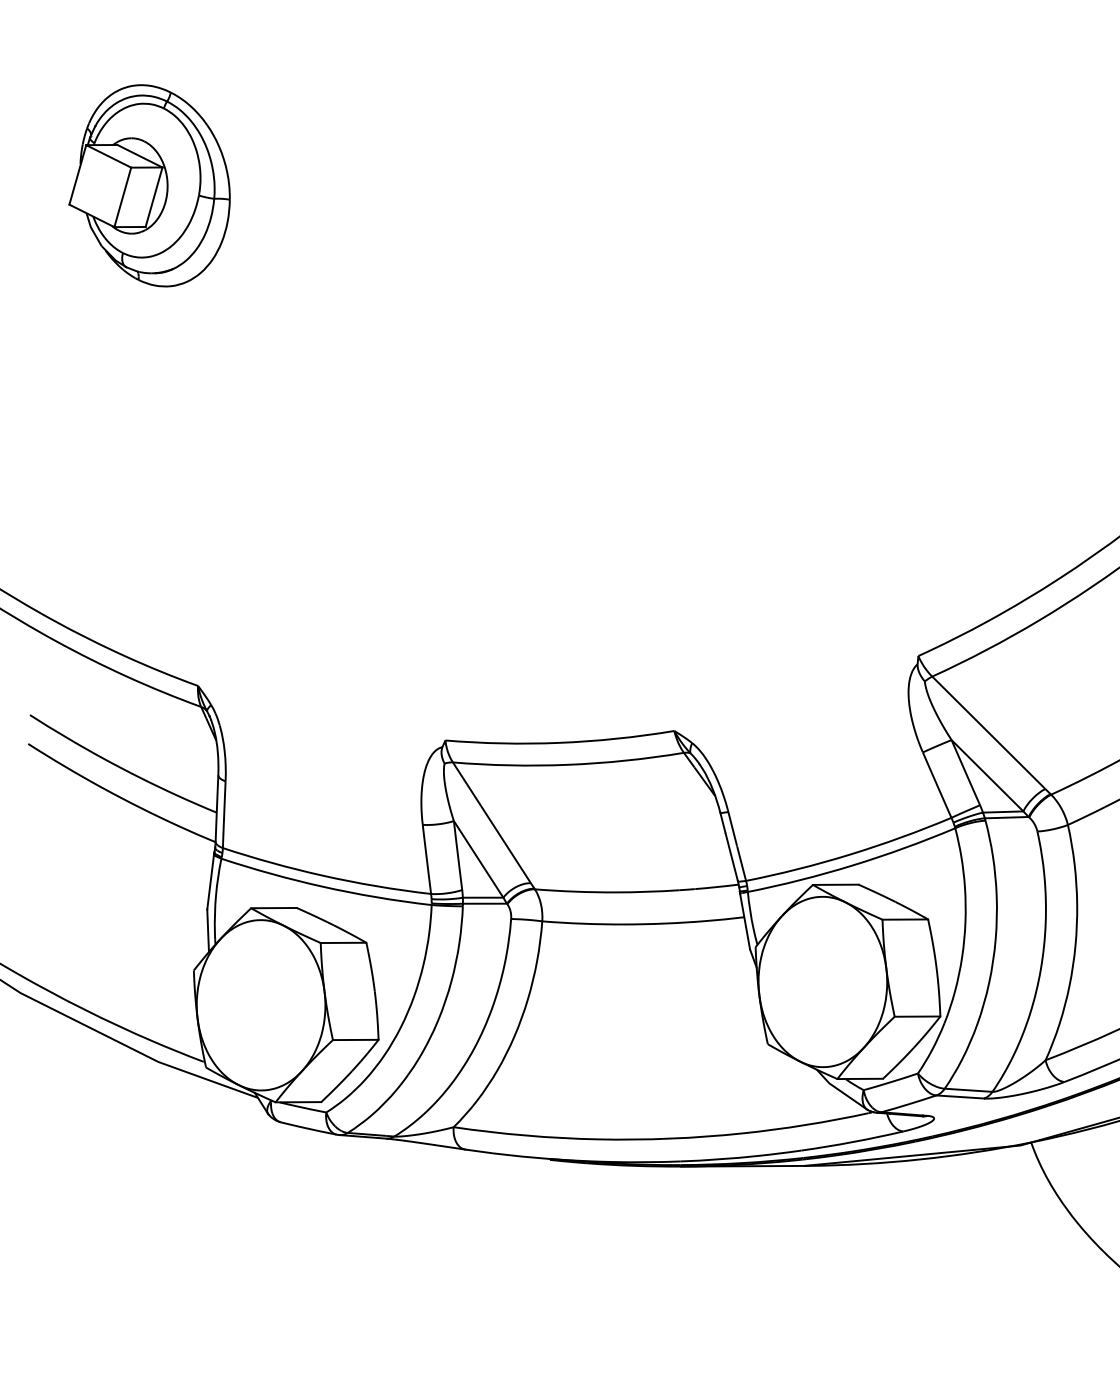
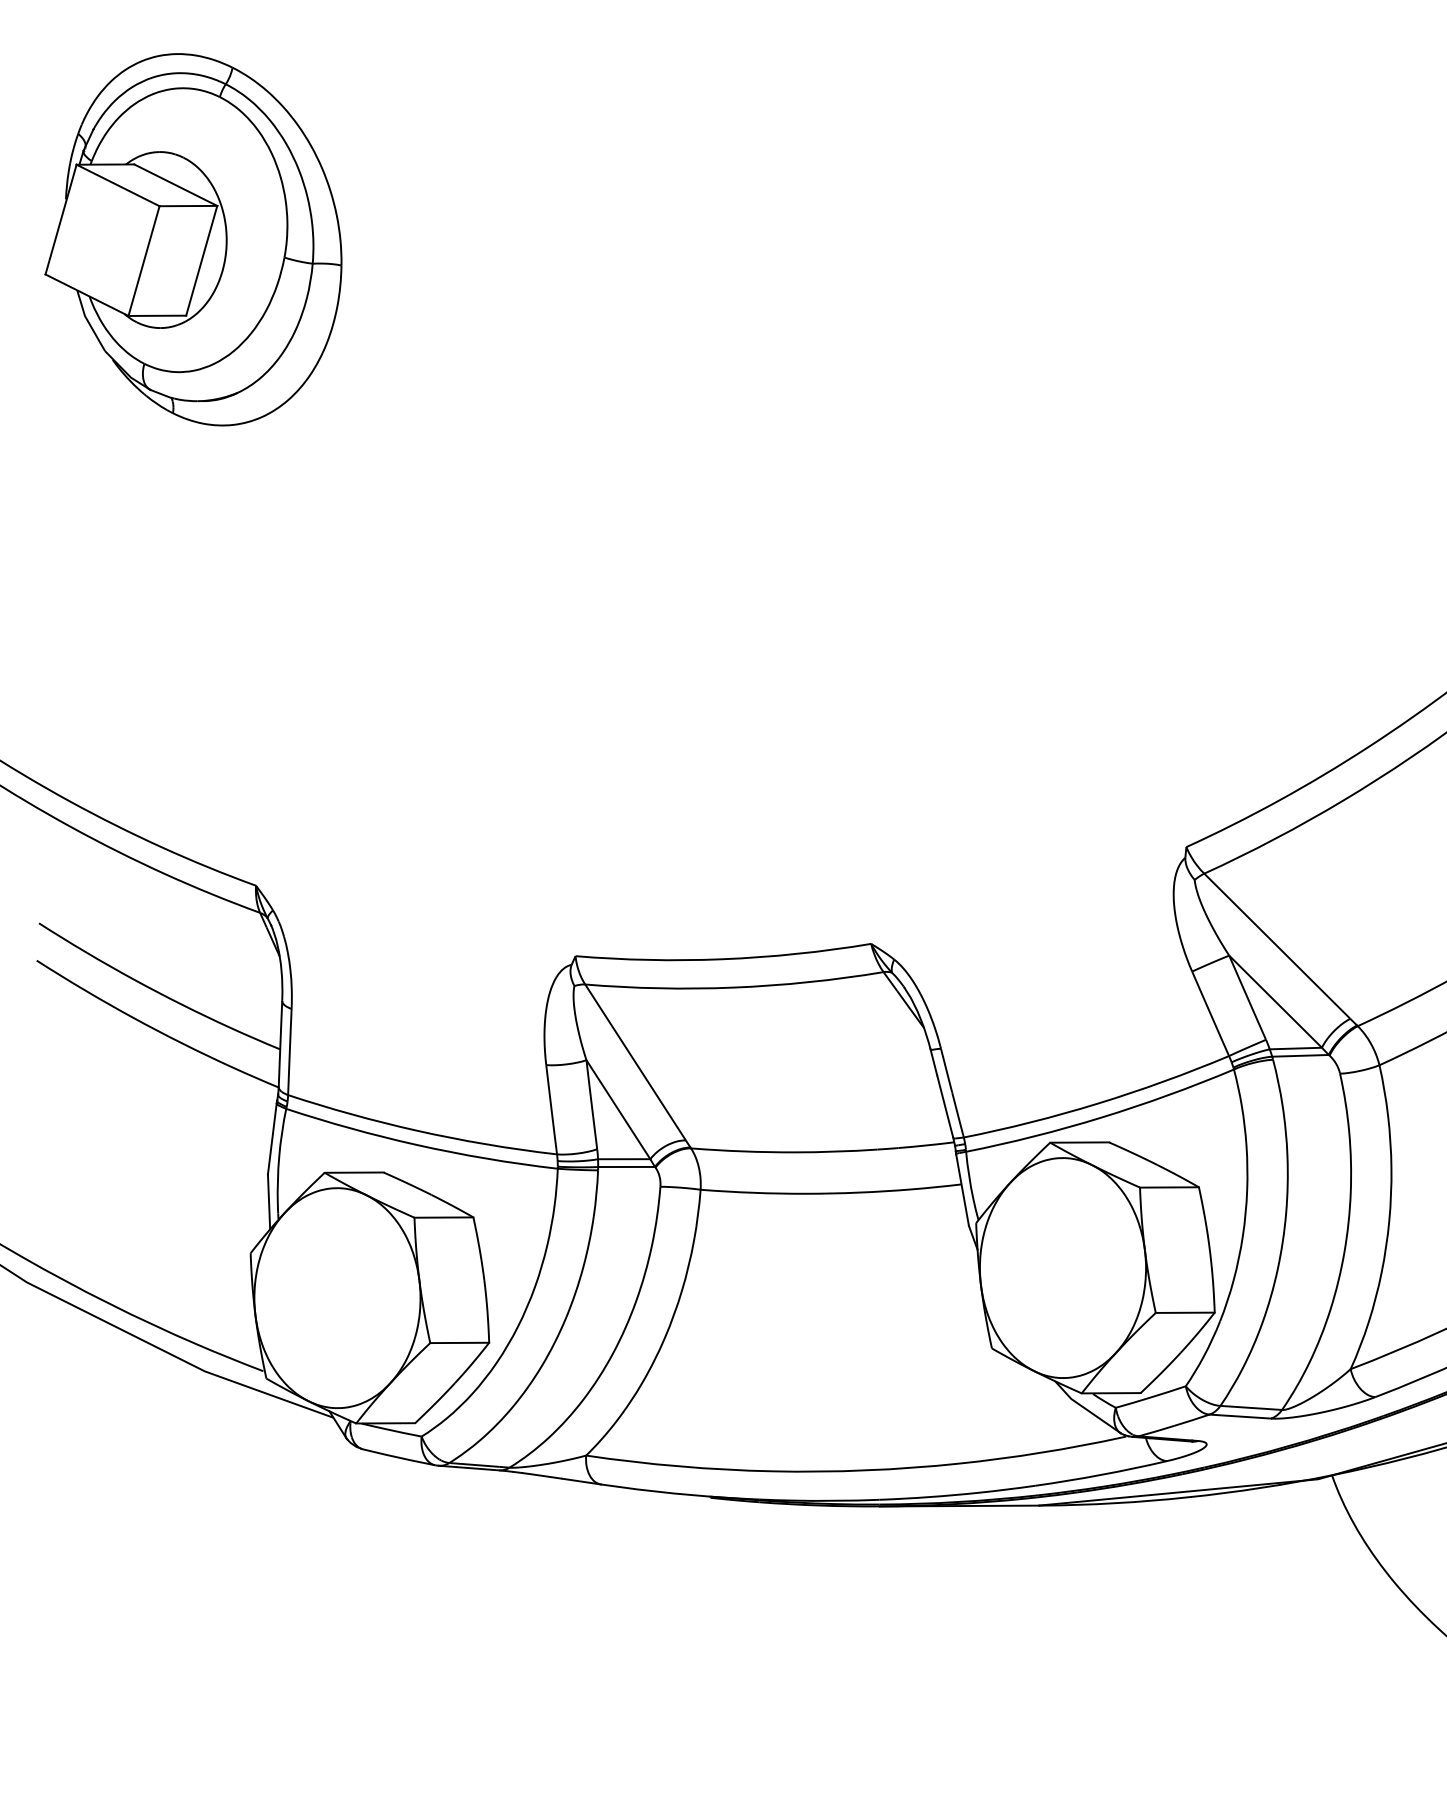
part: (149, 185) -> (193, 239), size x1.43

